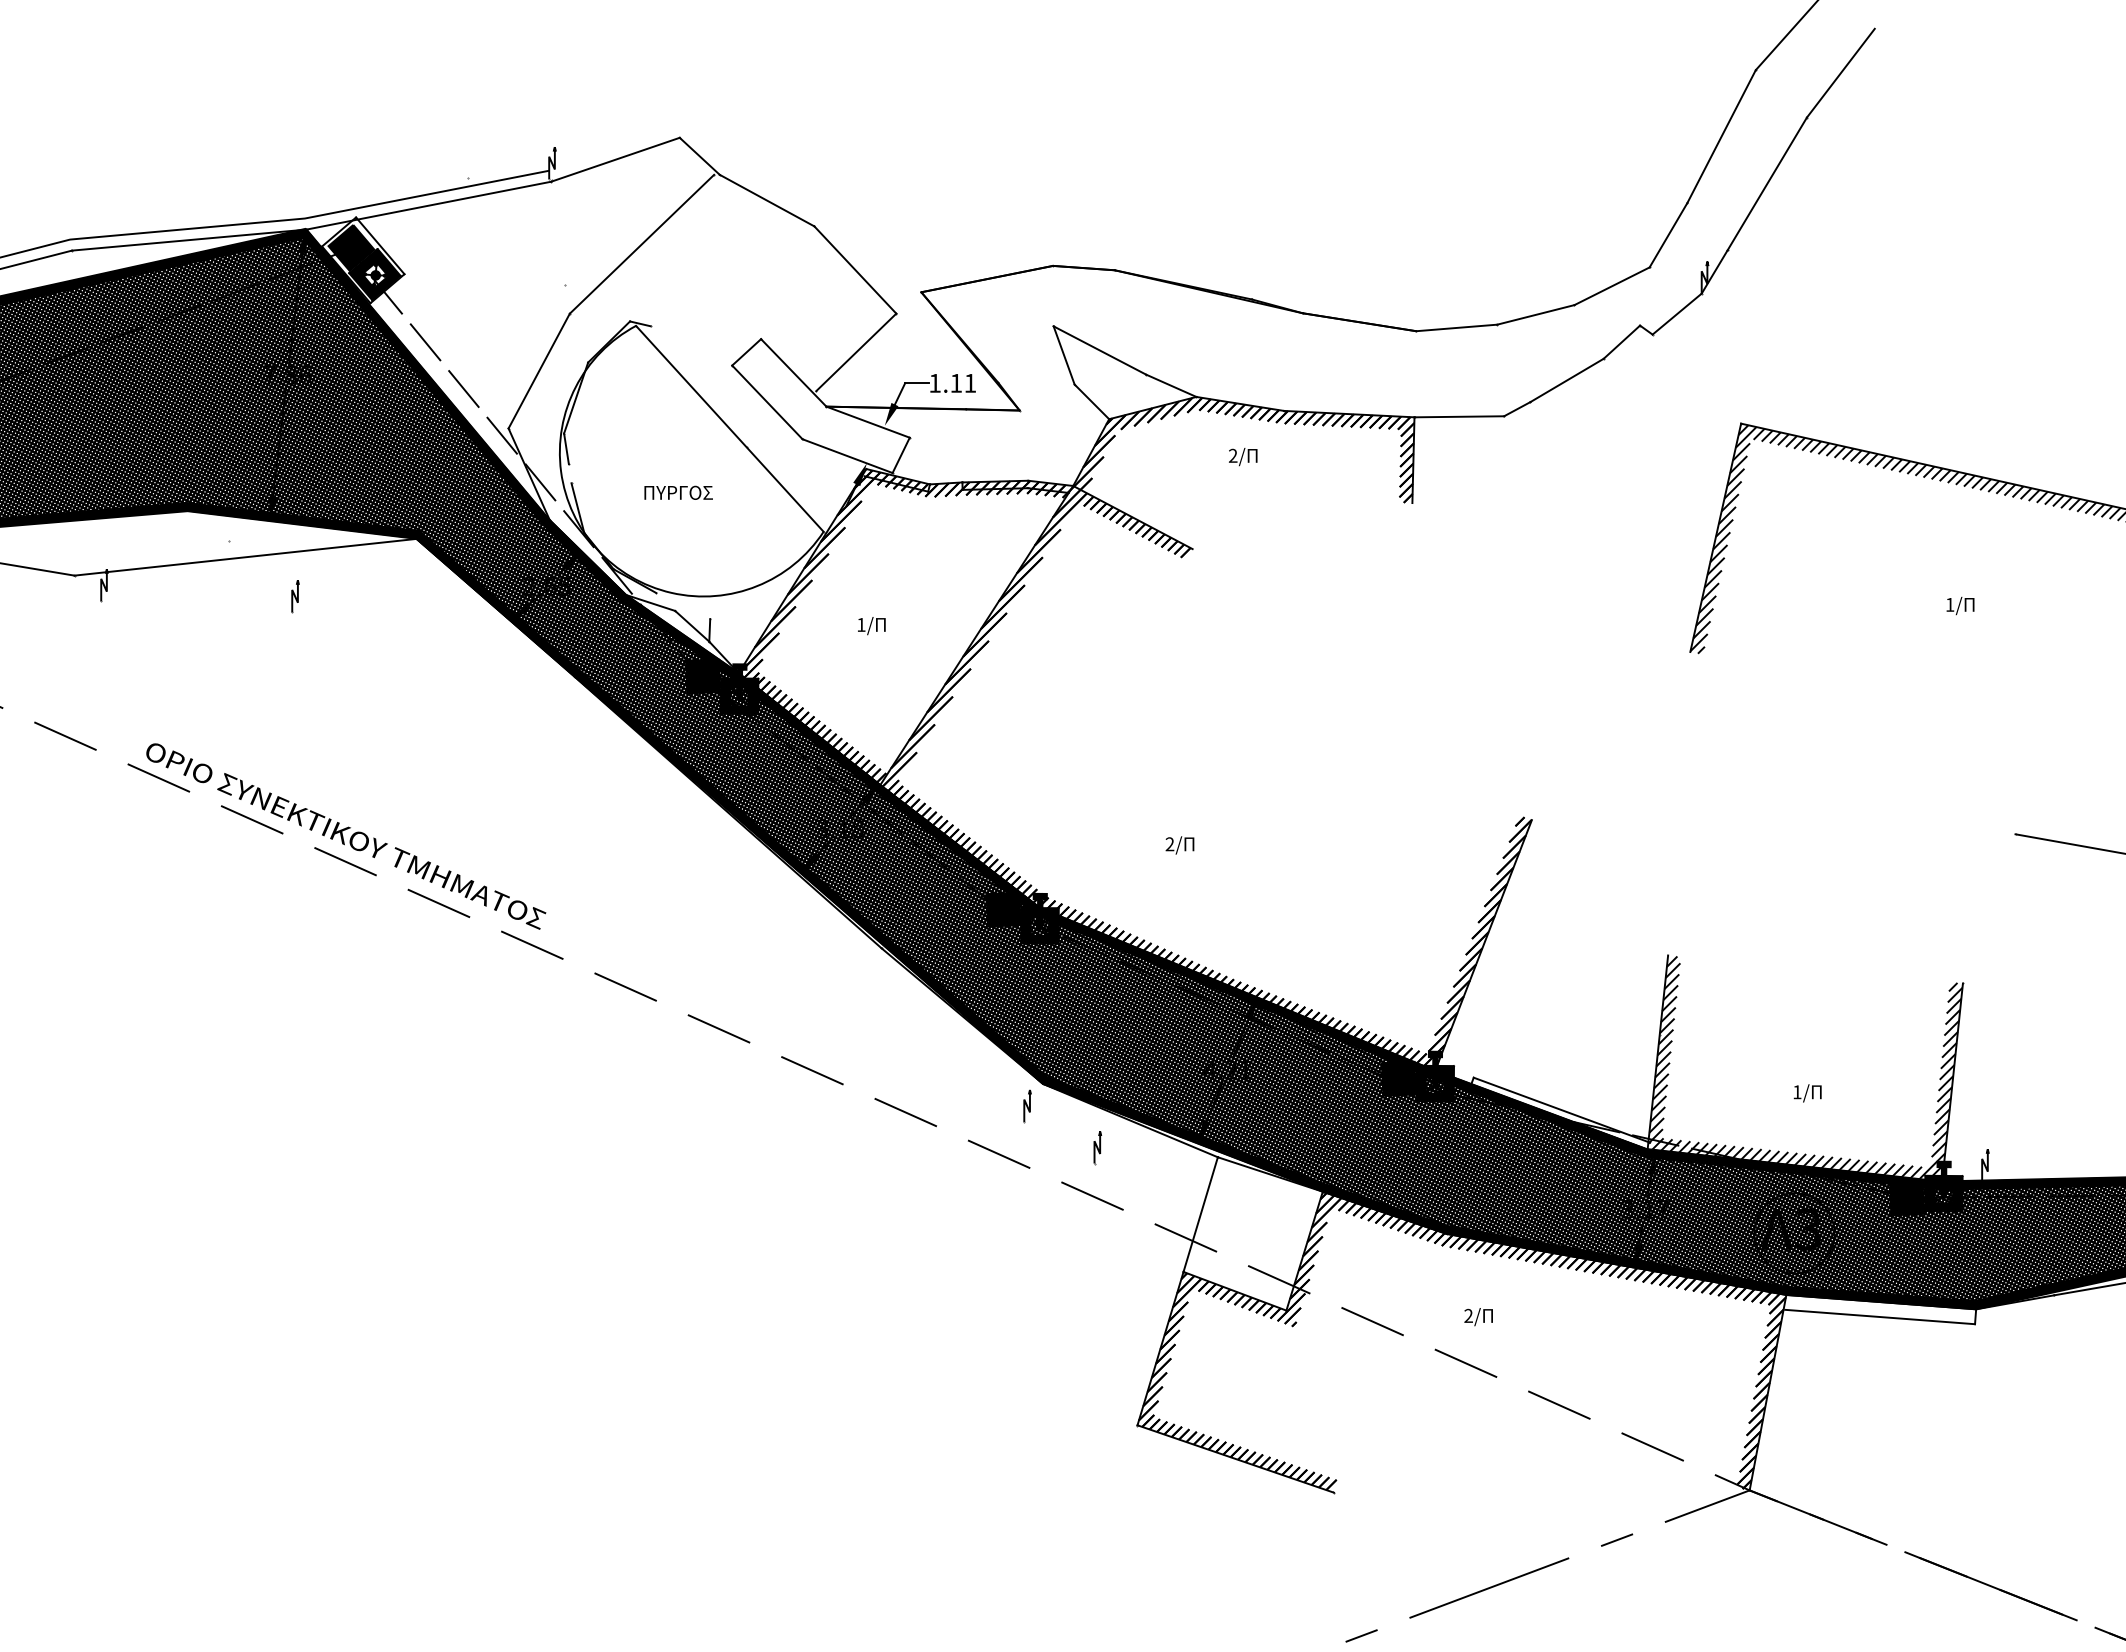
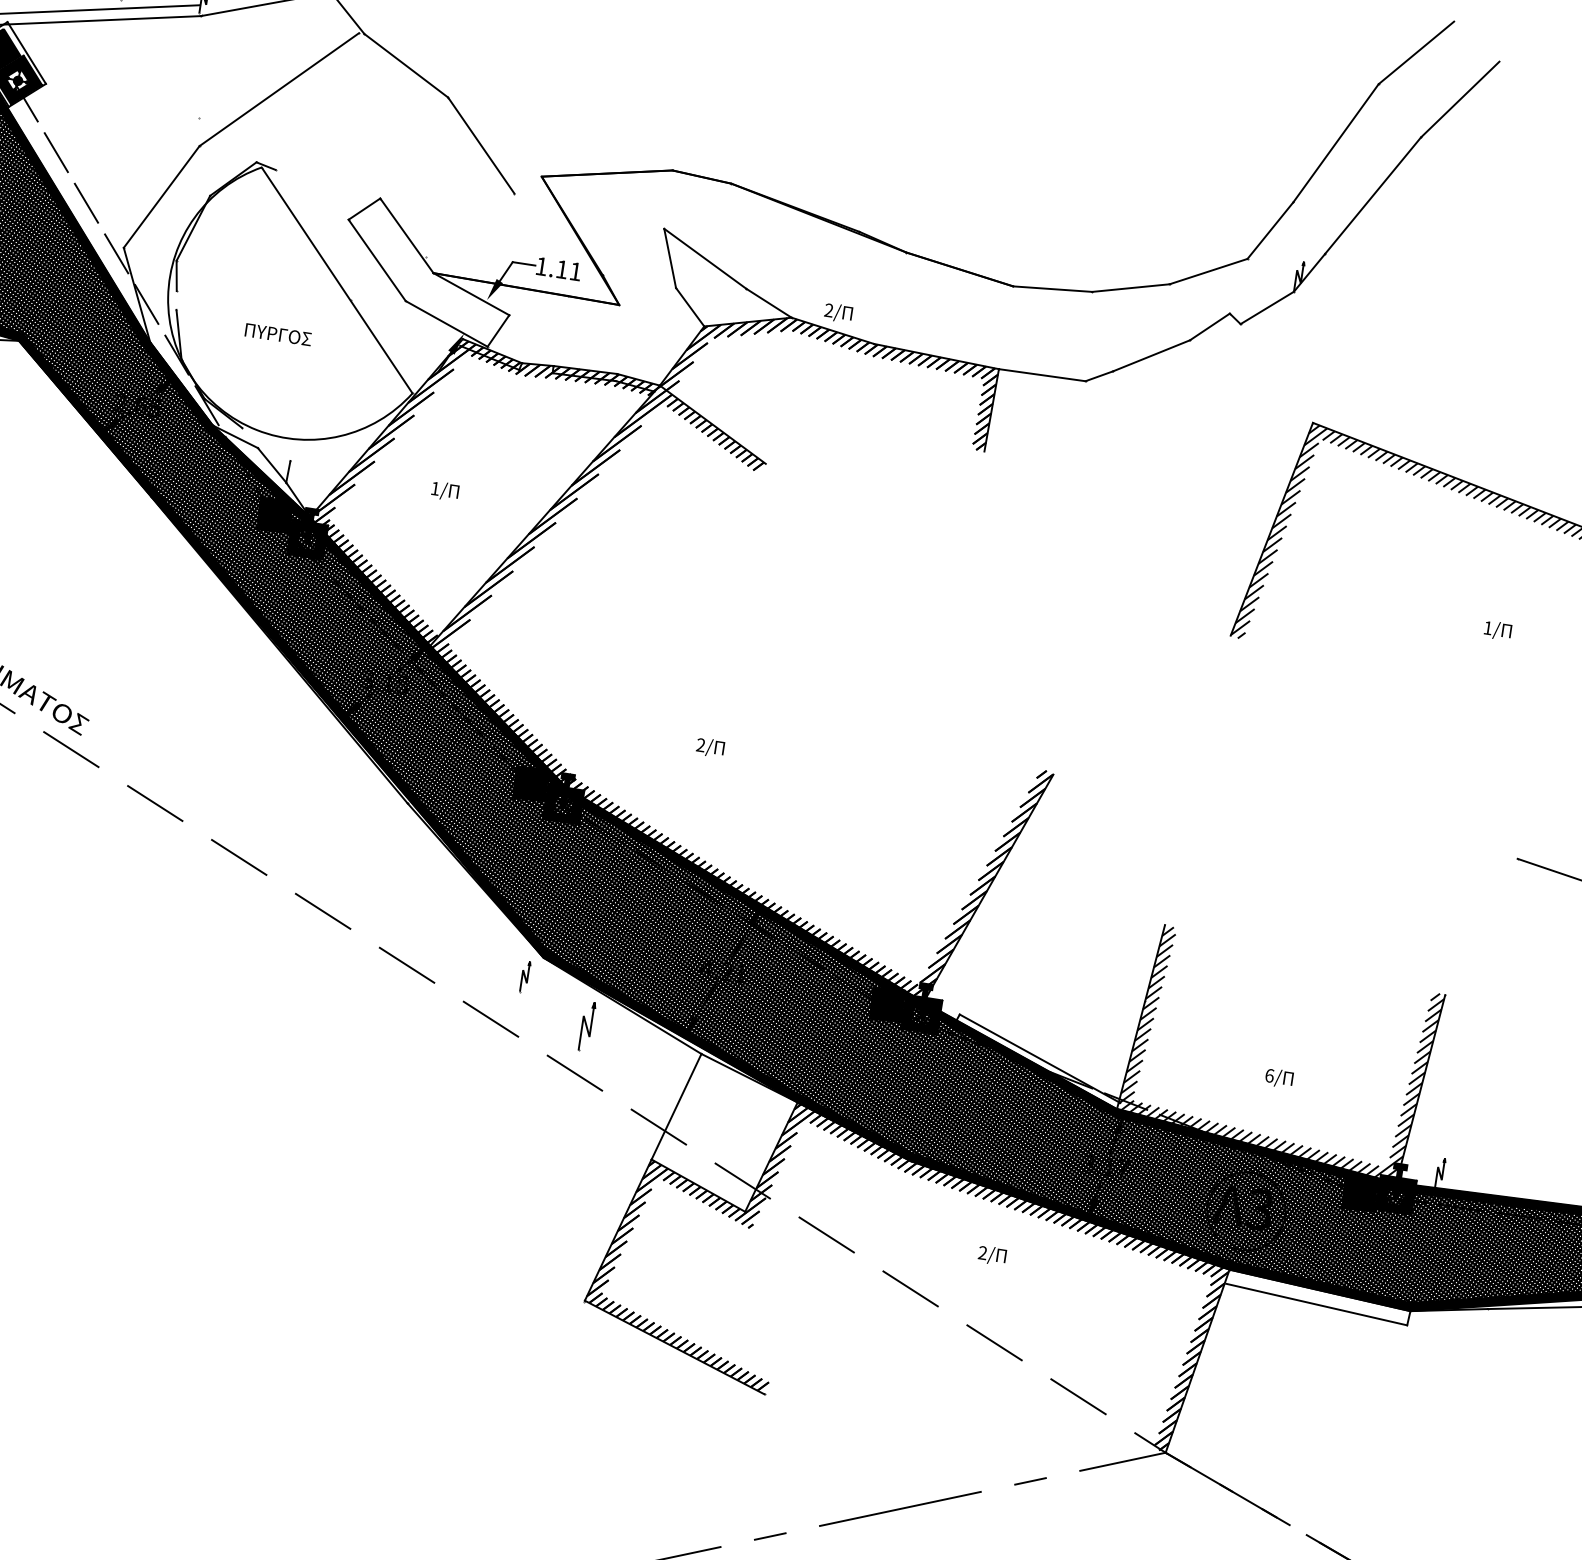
line: (856, 352) -> (470, 225), removed
text: (1243, 457) -> (838, 313), moved
text: (1797, 1092) -> (1269, 1076), 1/ -> 6/
part: (1097, 1148) -> (586, 1027), size x1.6
text: (1478, 1317) -> (992, 1255), moved

